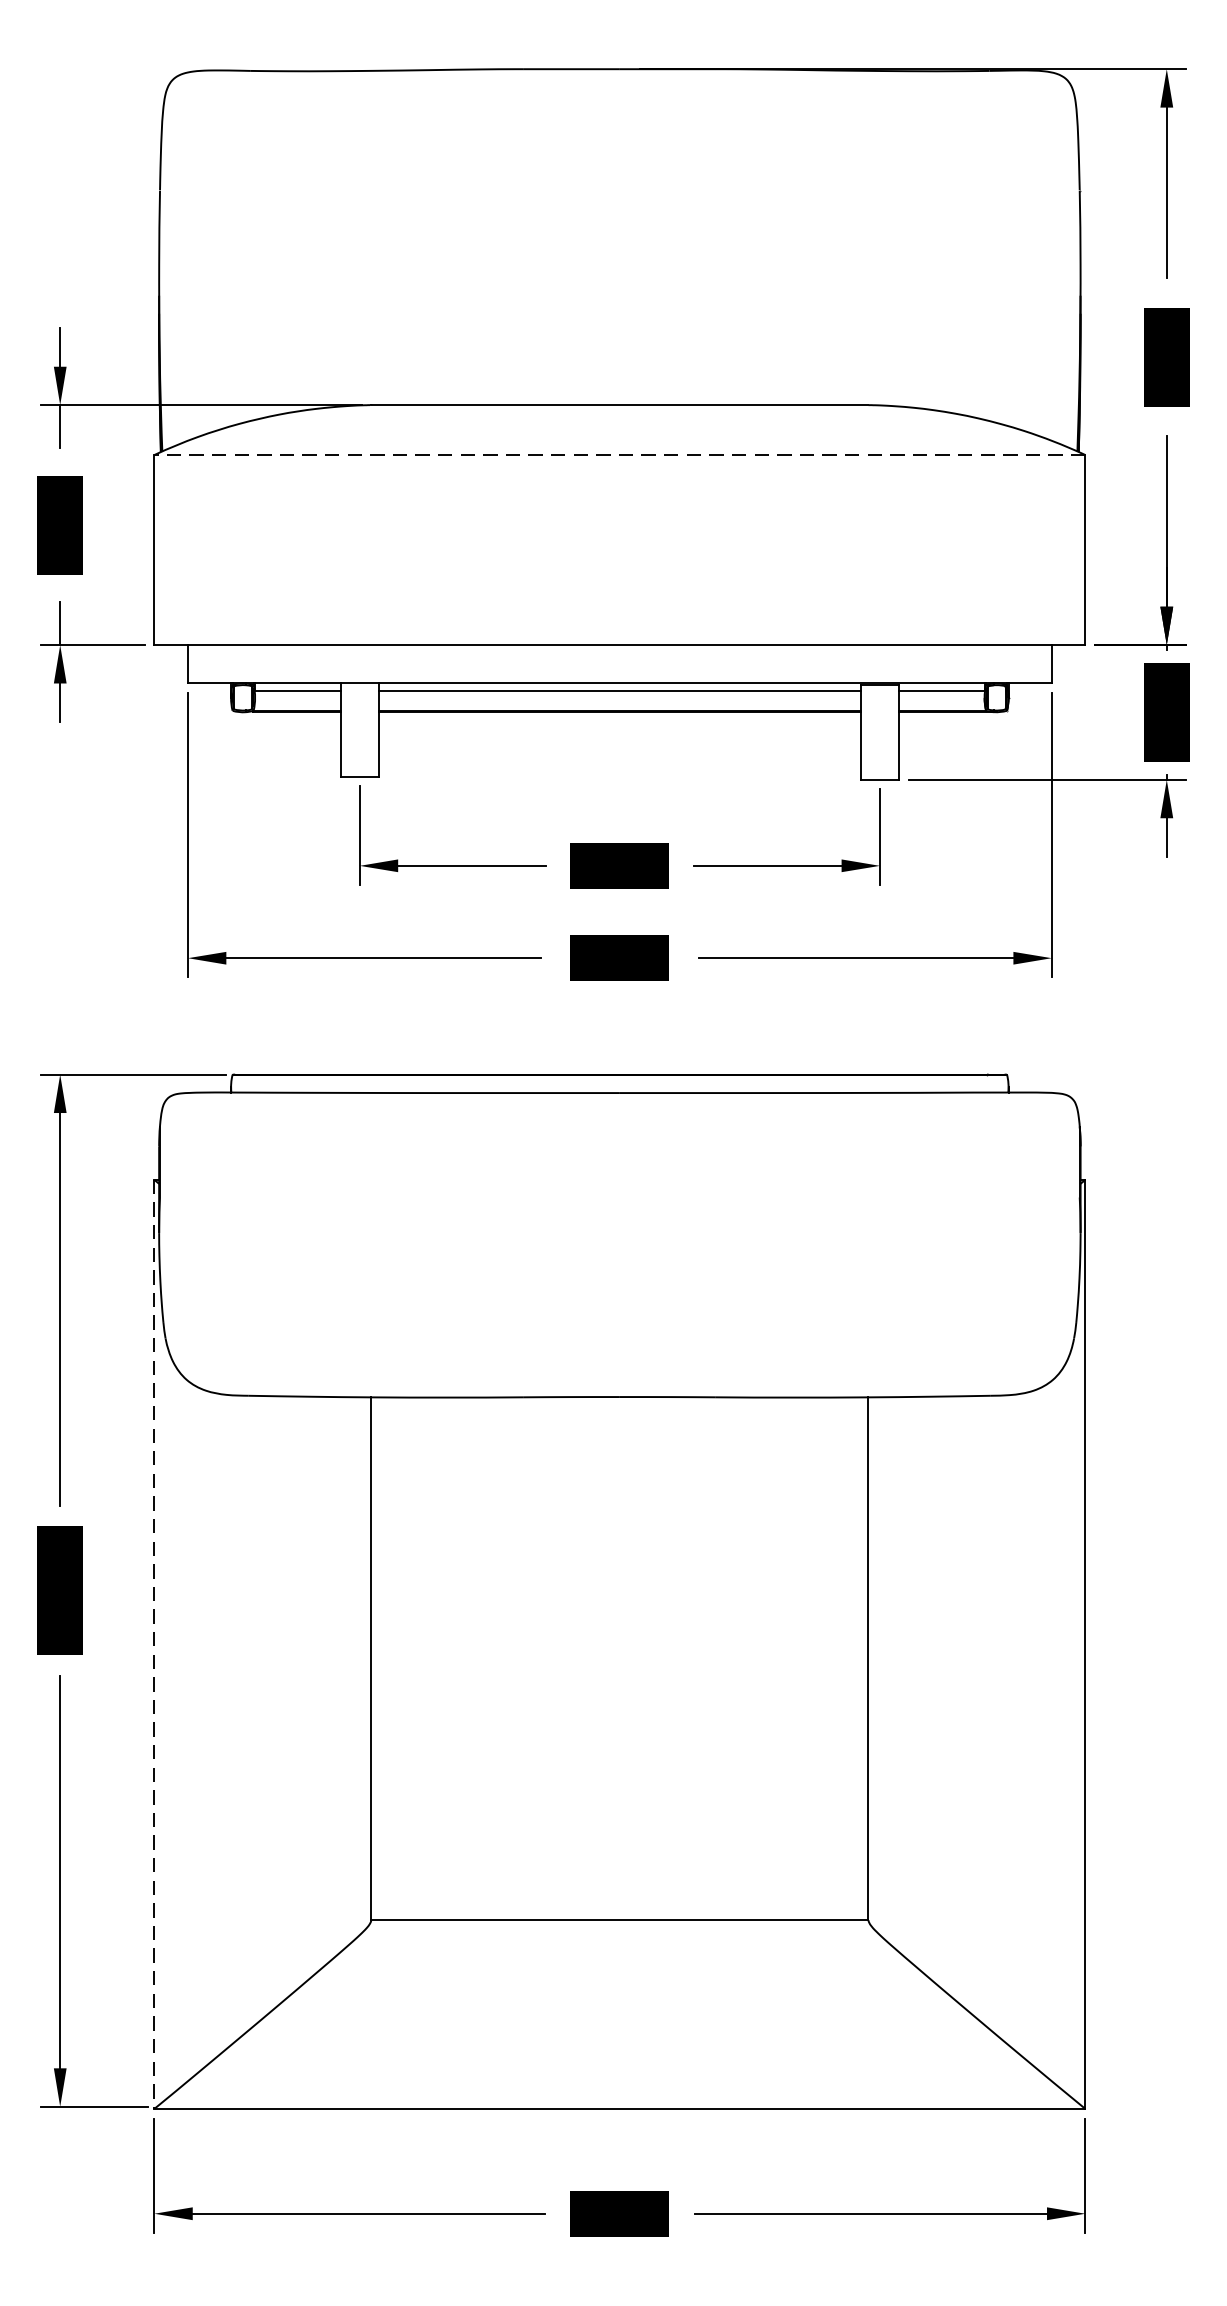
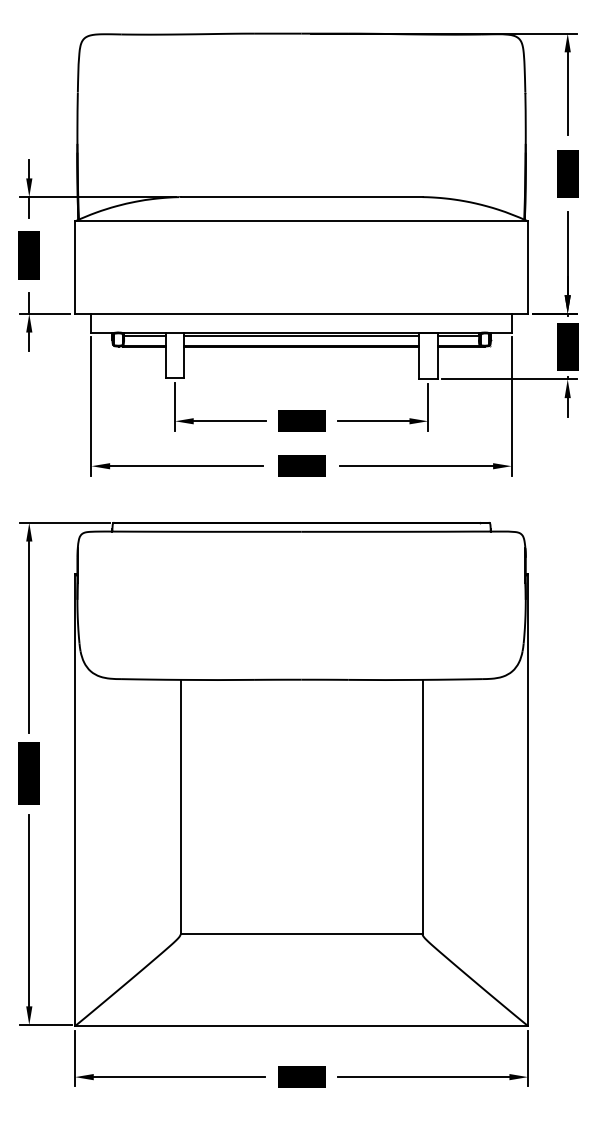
line: (619, 455) -> (301, 221), dashed -> solid
line: (155, 1645) -> (75, 800), dashed -> solid

